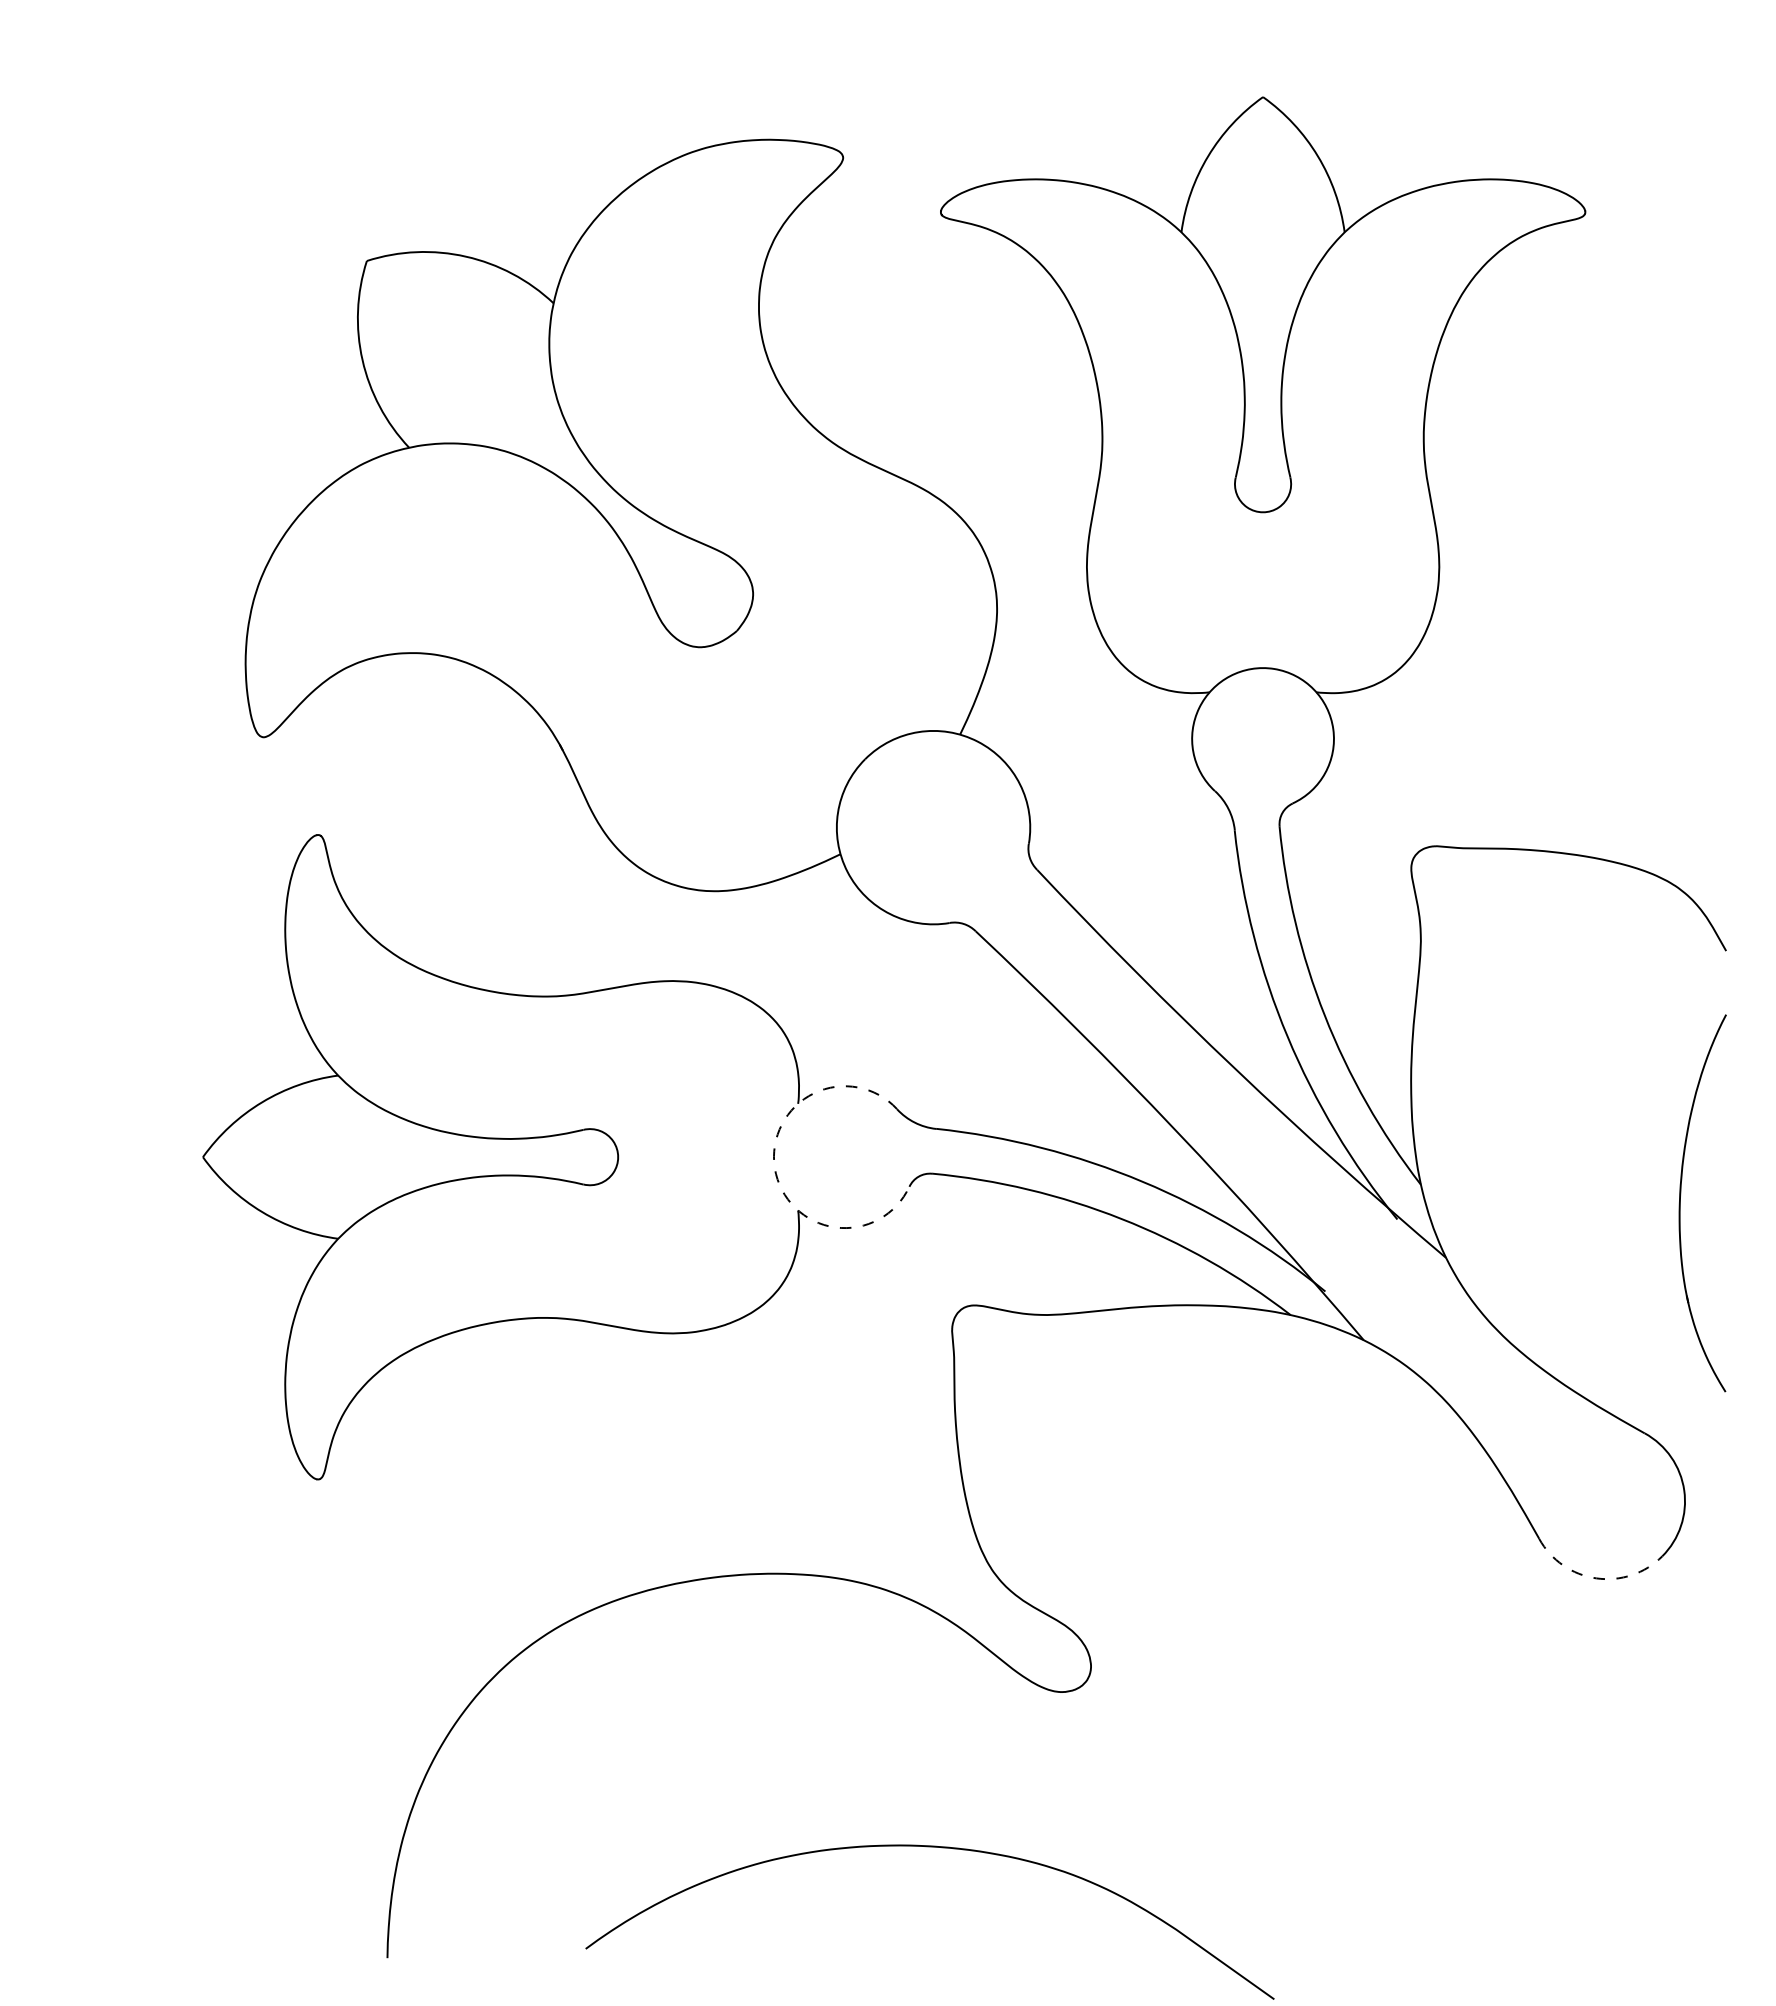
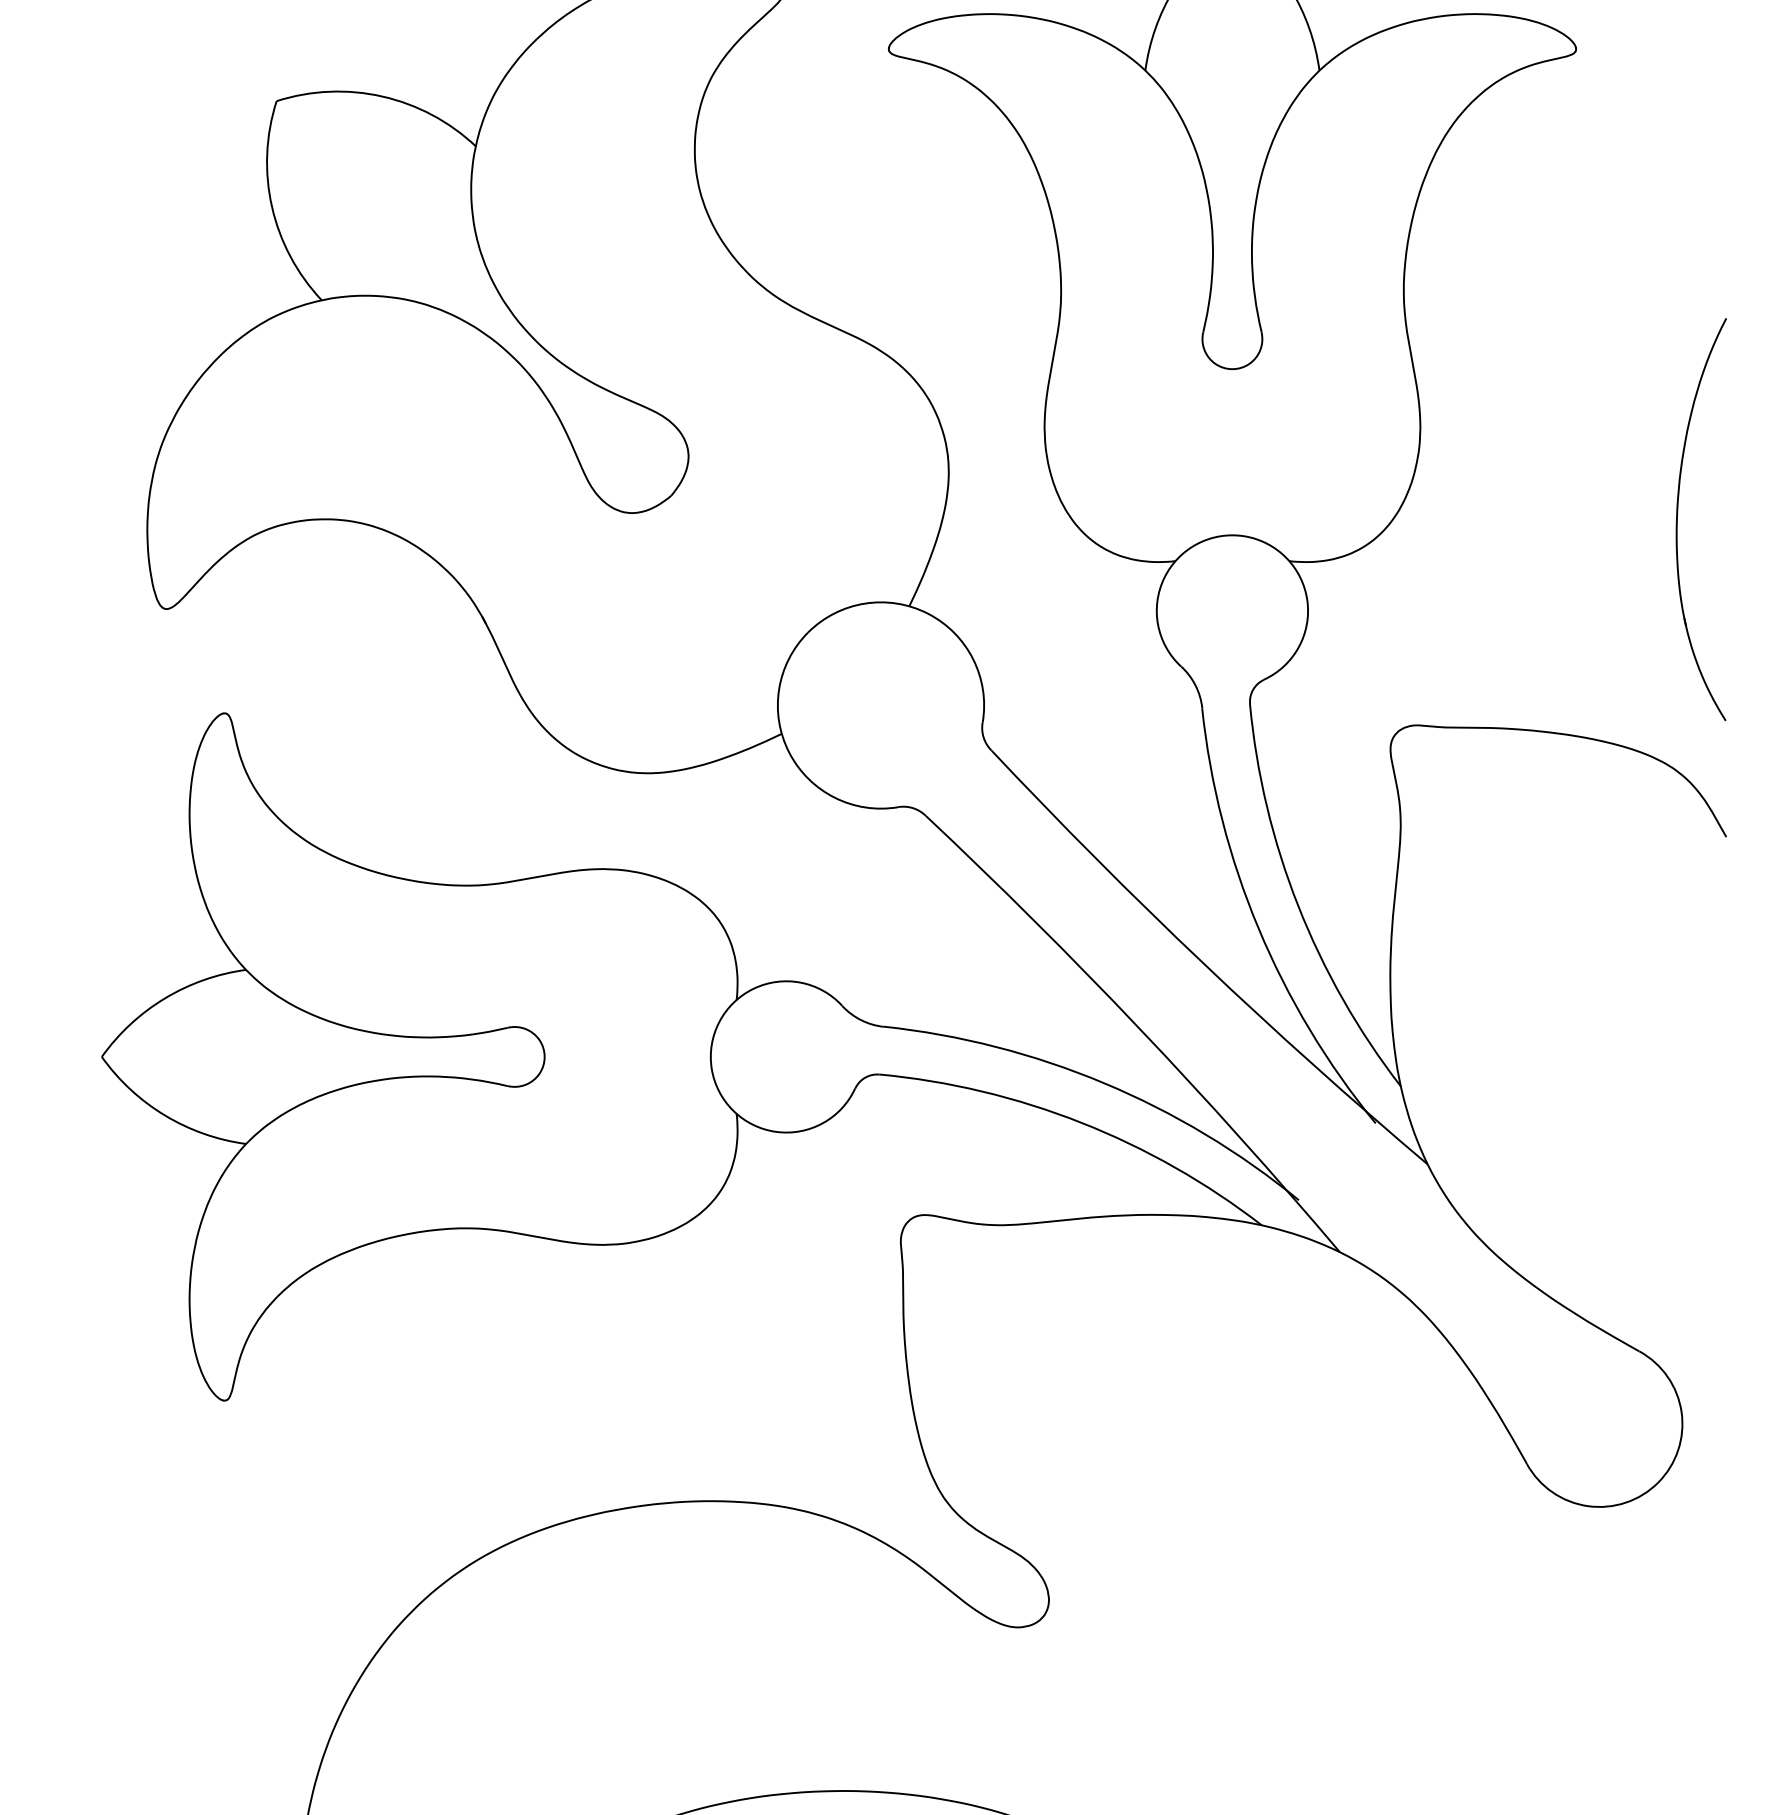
arc: (774, 1168) -> (711, 1069), dashed -> solid
part: (1680, 1203) -> (1677, 519), moved
arc: (1596, 1578) -> (1588, 1506), dashed -> solid

